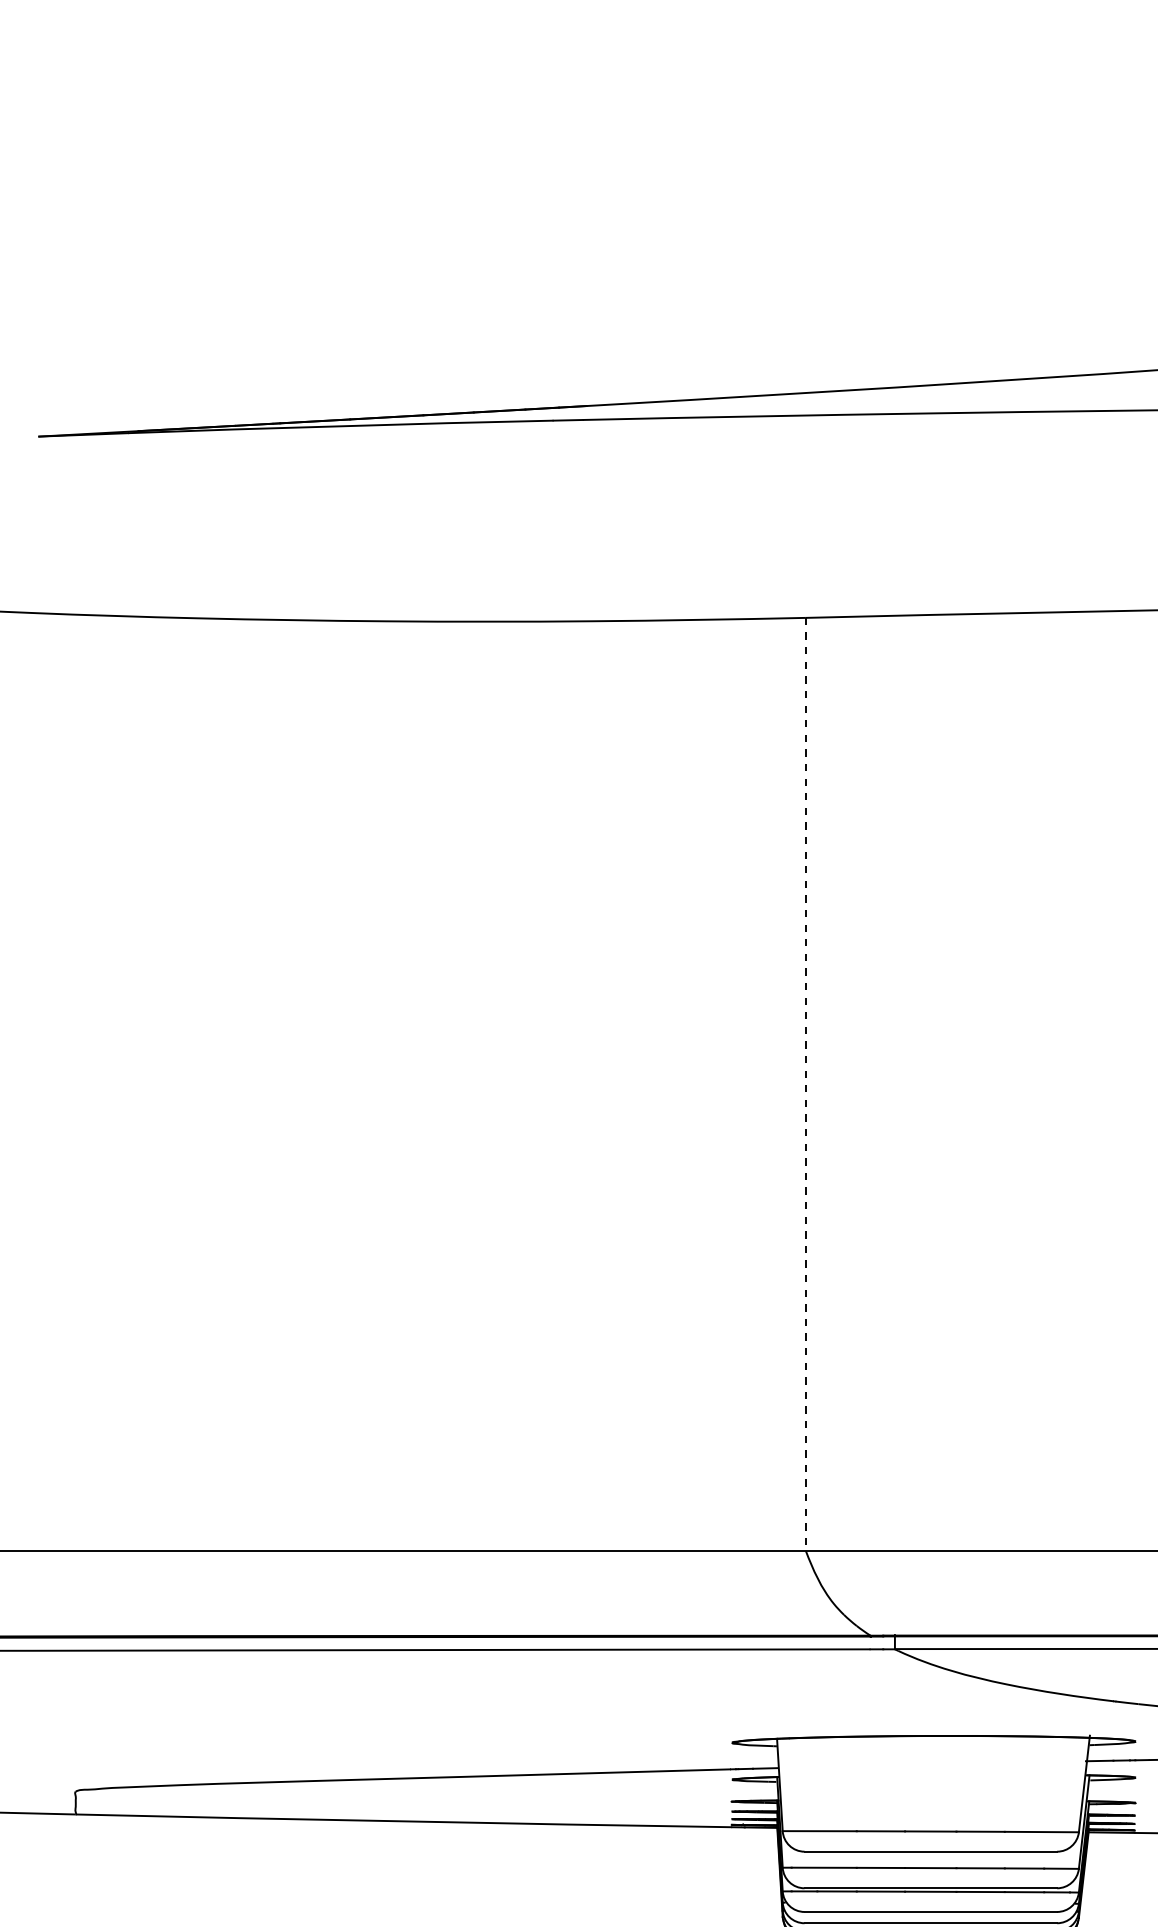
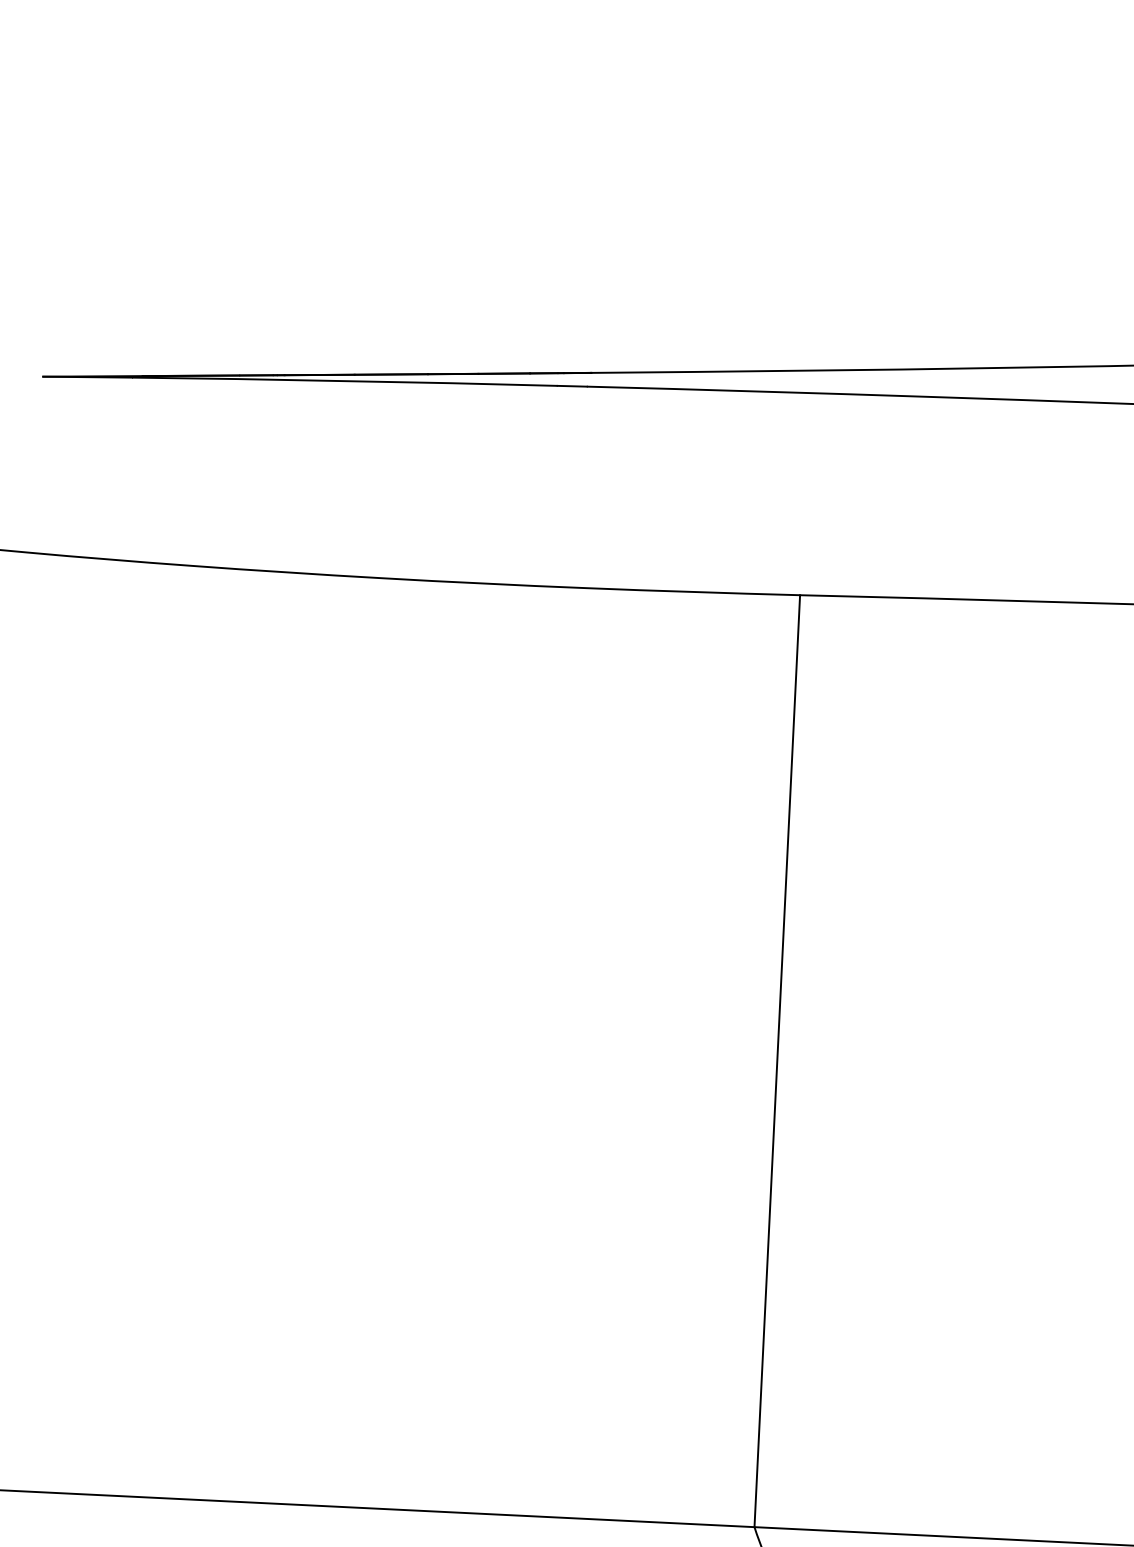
line: (805, 1084) -> (776, 1061), dashed -> solid

